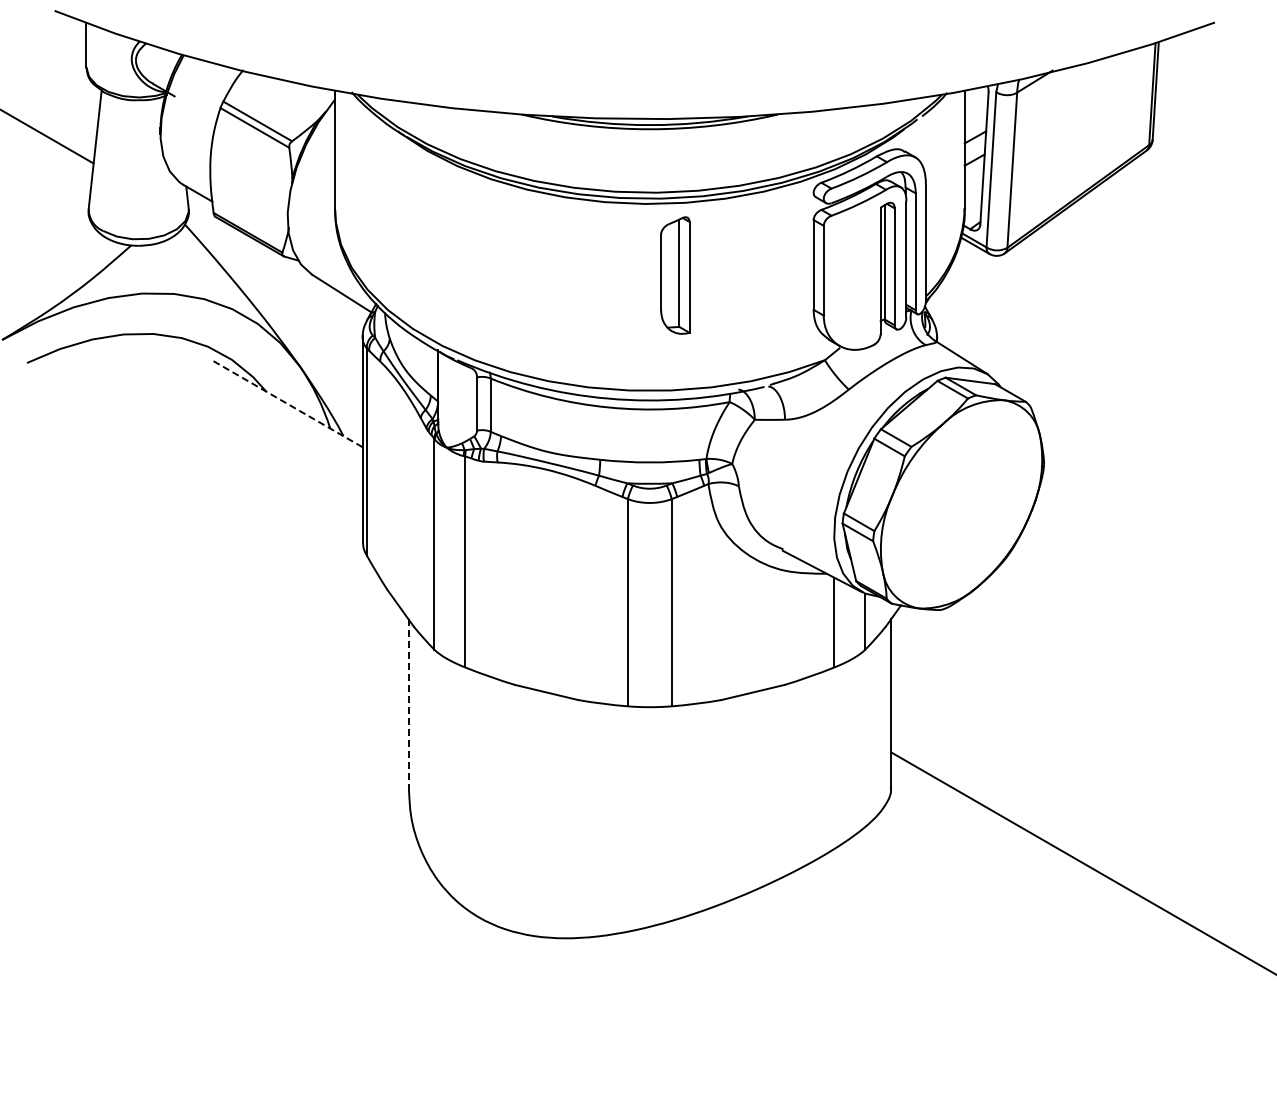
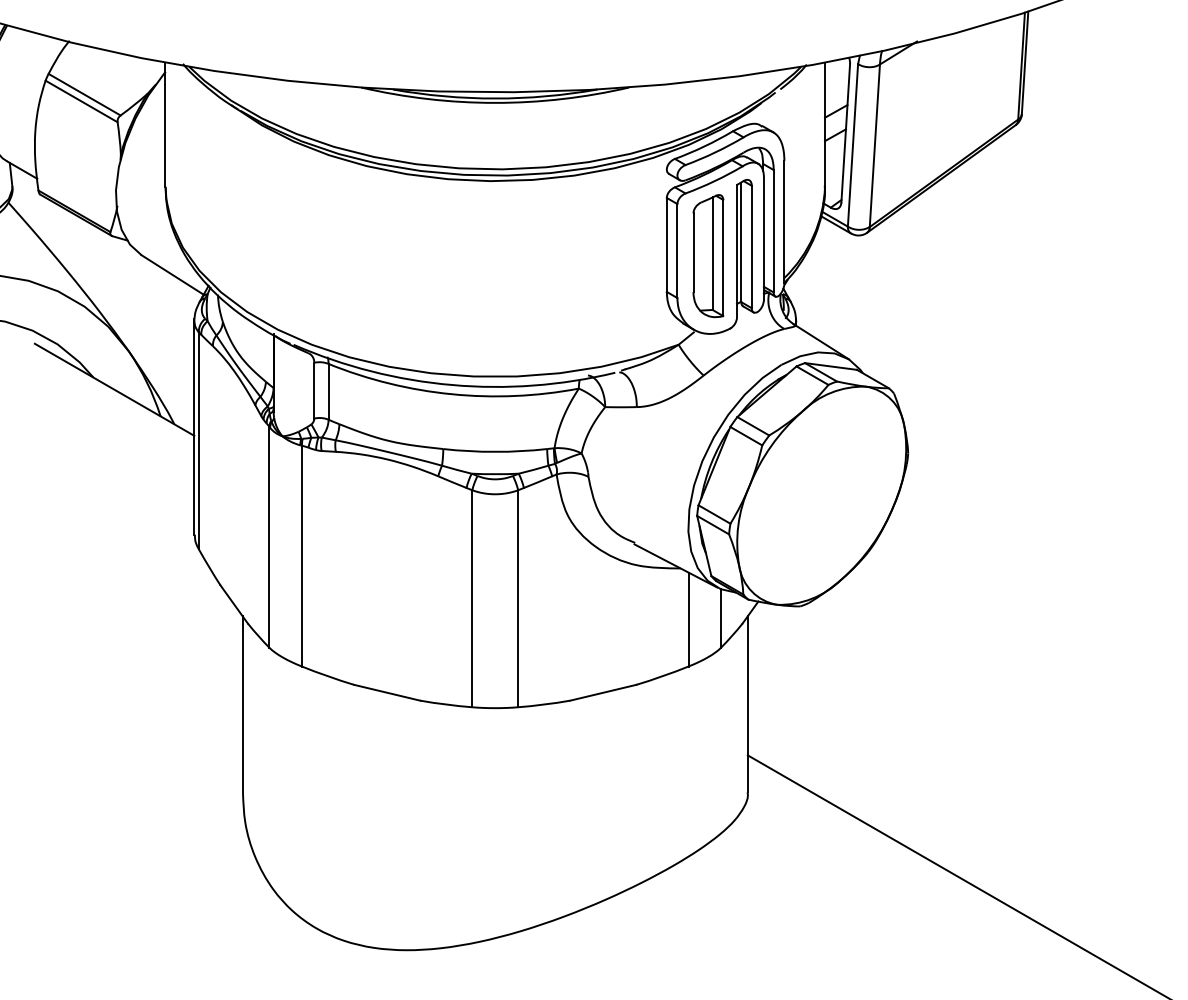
part: (675, 275) -> (708, 256), moved
line: (286, 403) -> (114, 390), dashed -> solid
line: (408, 704) -> (242, 705), dashed -> solid

